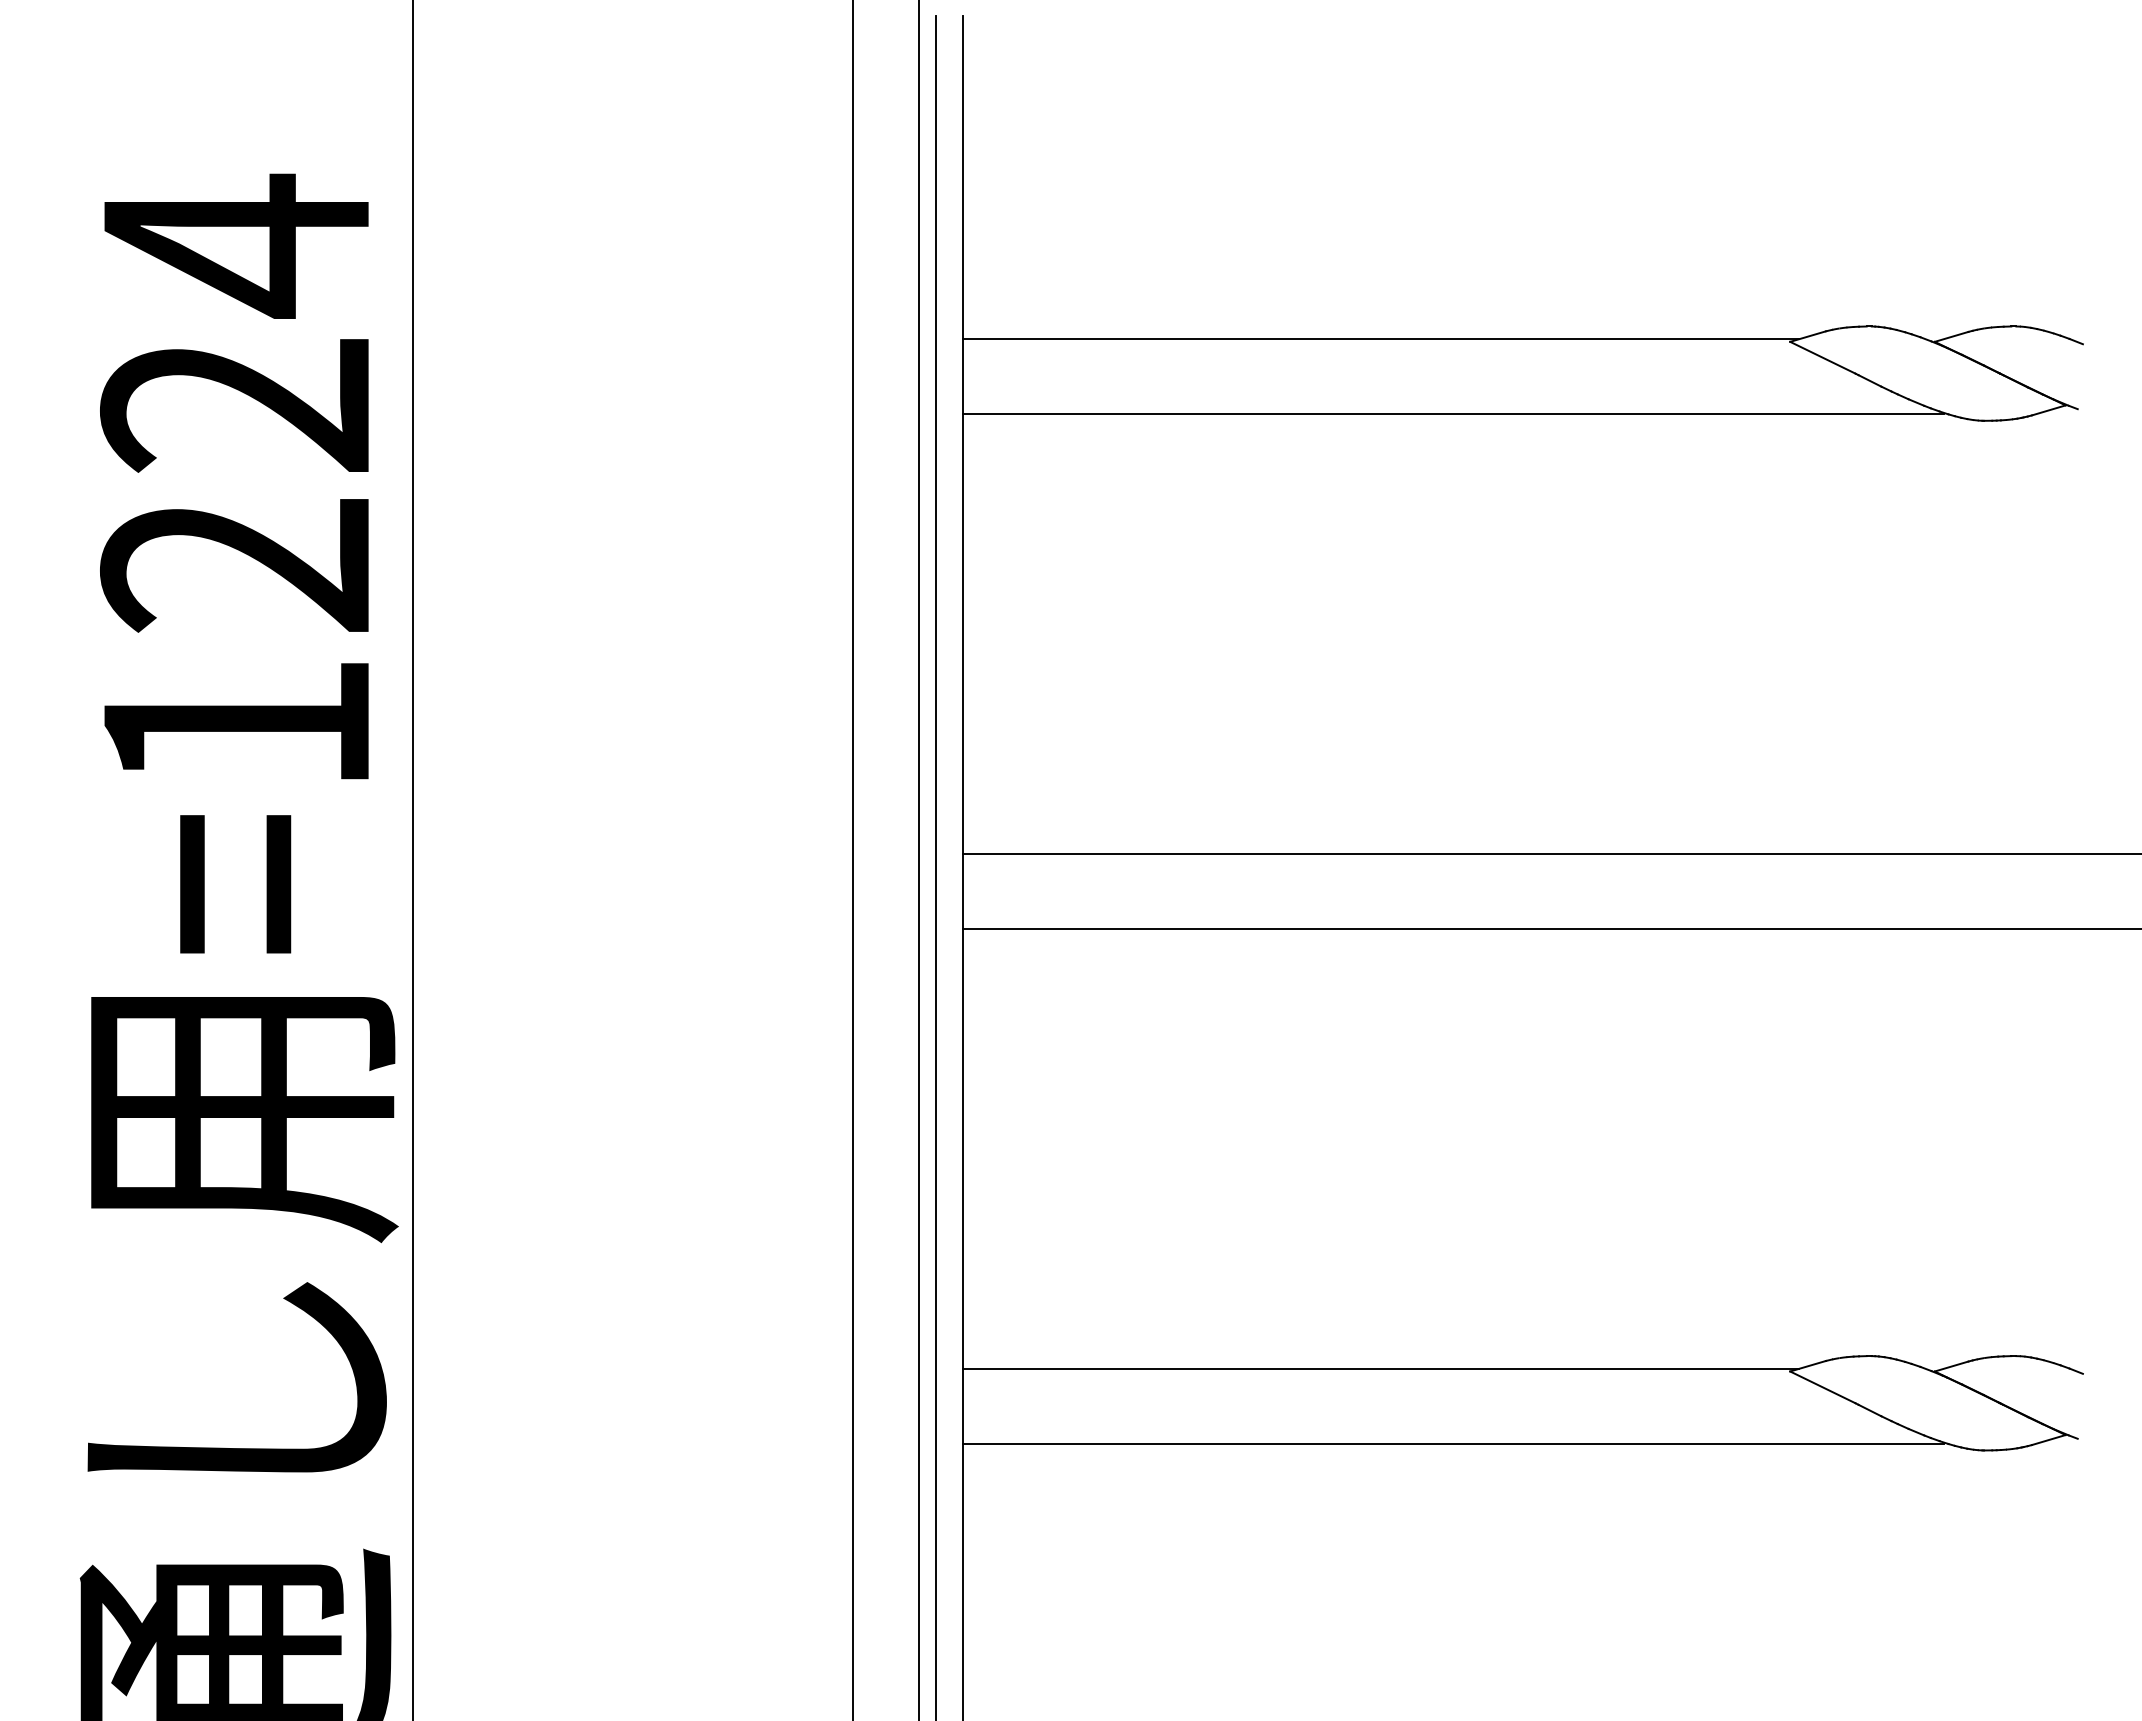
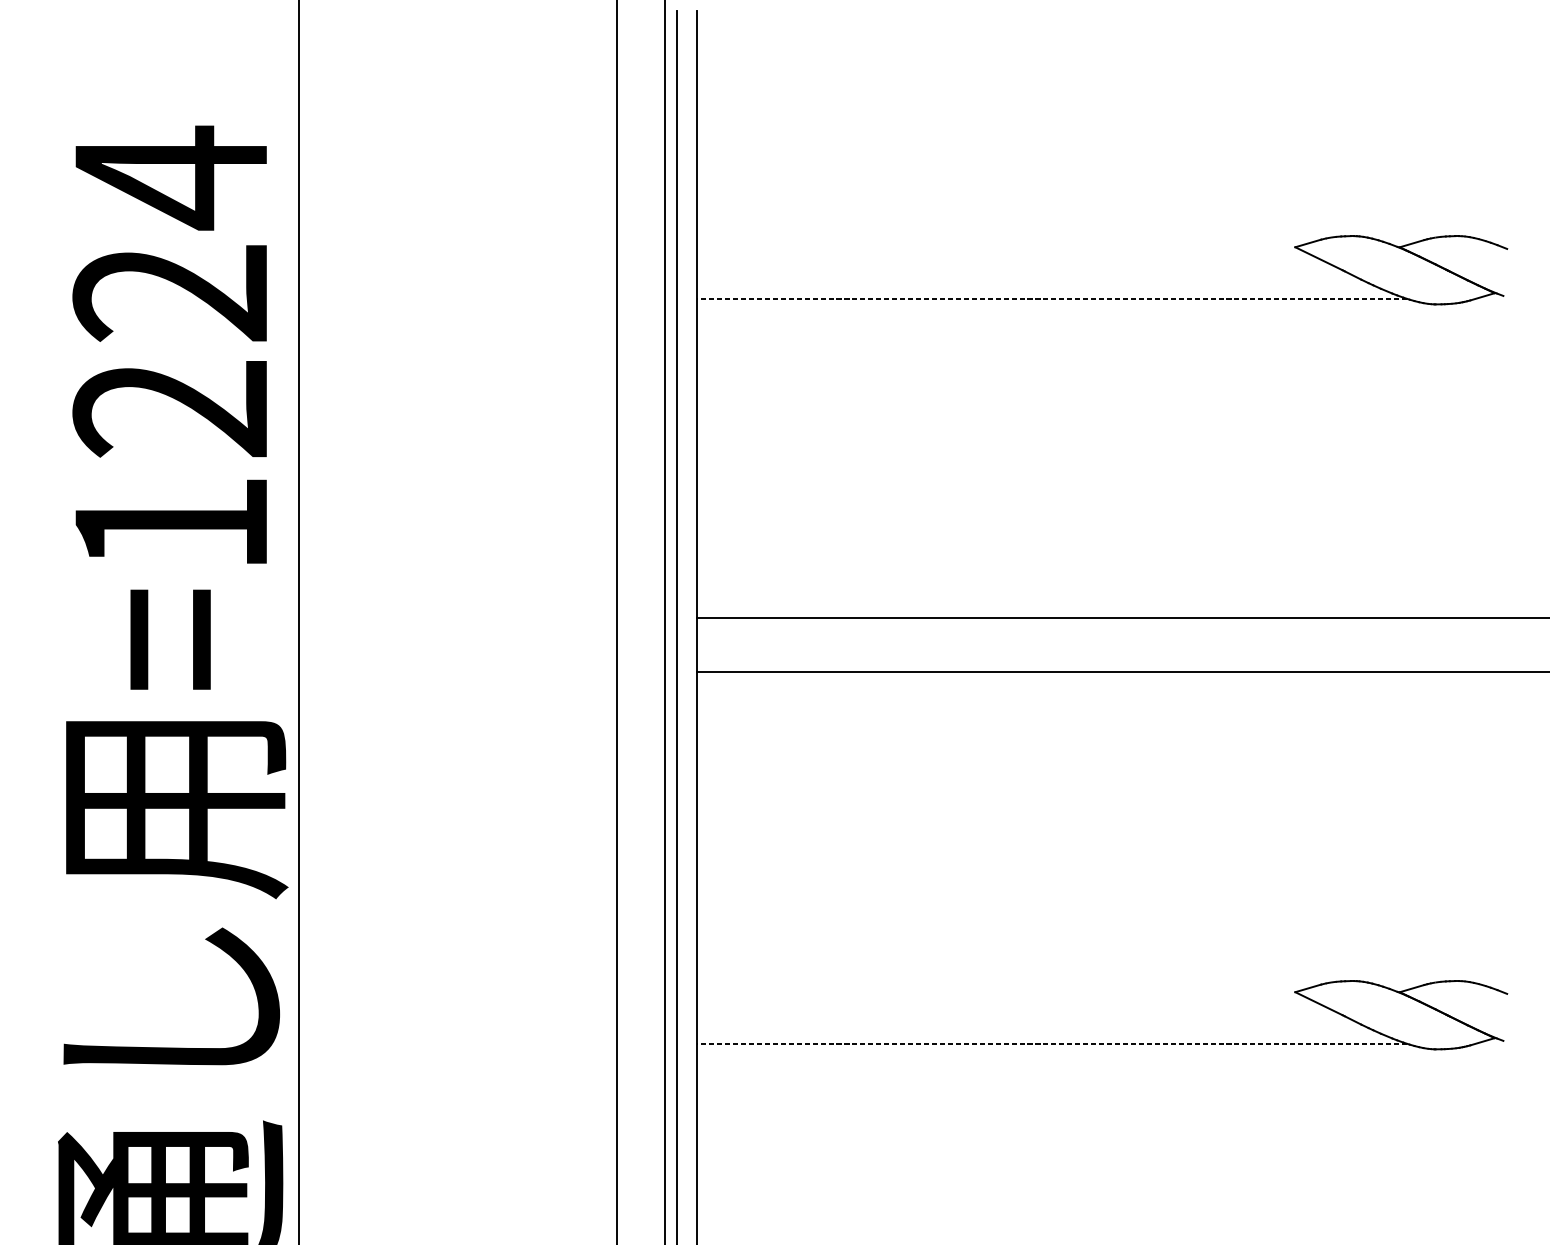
line: (1380, 339) -> (998, 245), removed
line: (1453, 414) -> (1051, 299), solid -> dashed
line: (1380, 1368) -> (998, 990), removed
line: (1453, 1443) -> (1051, 1044), solid -> dashed

